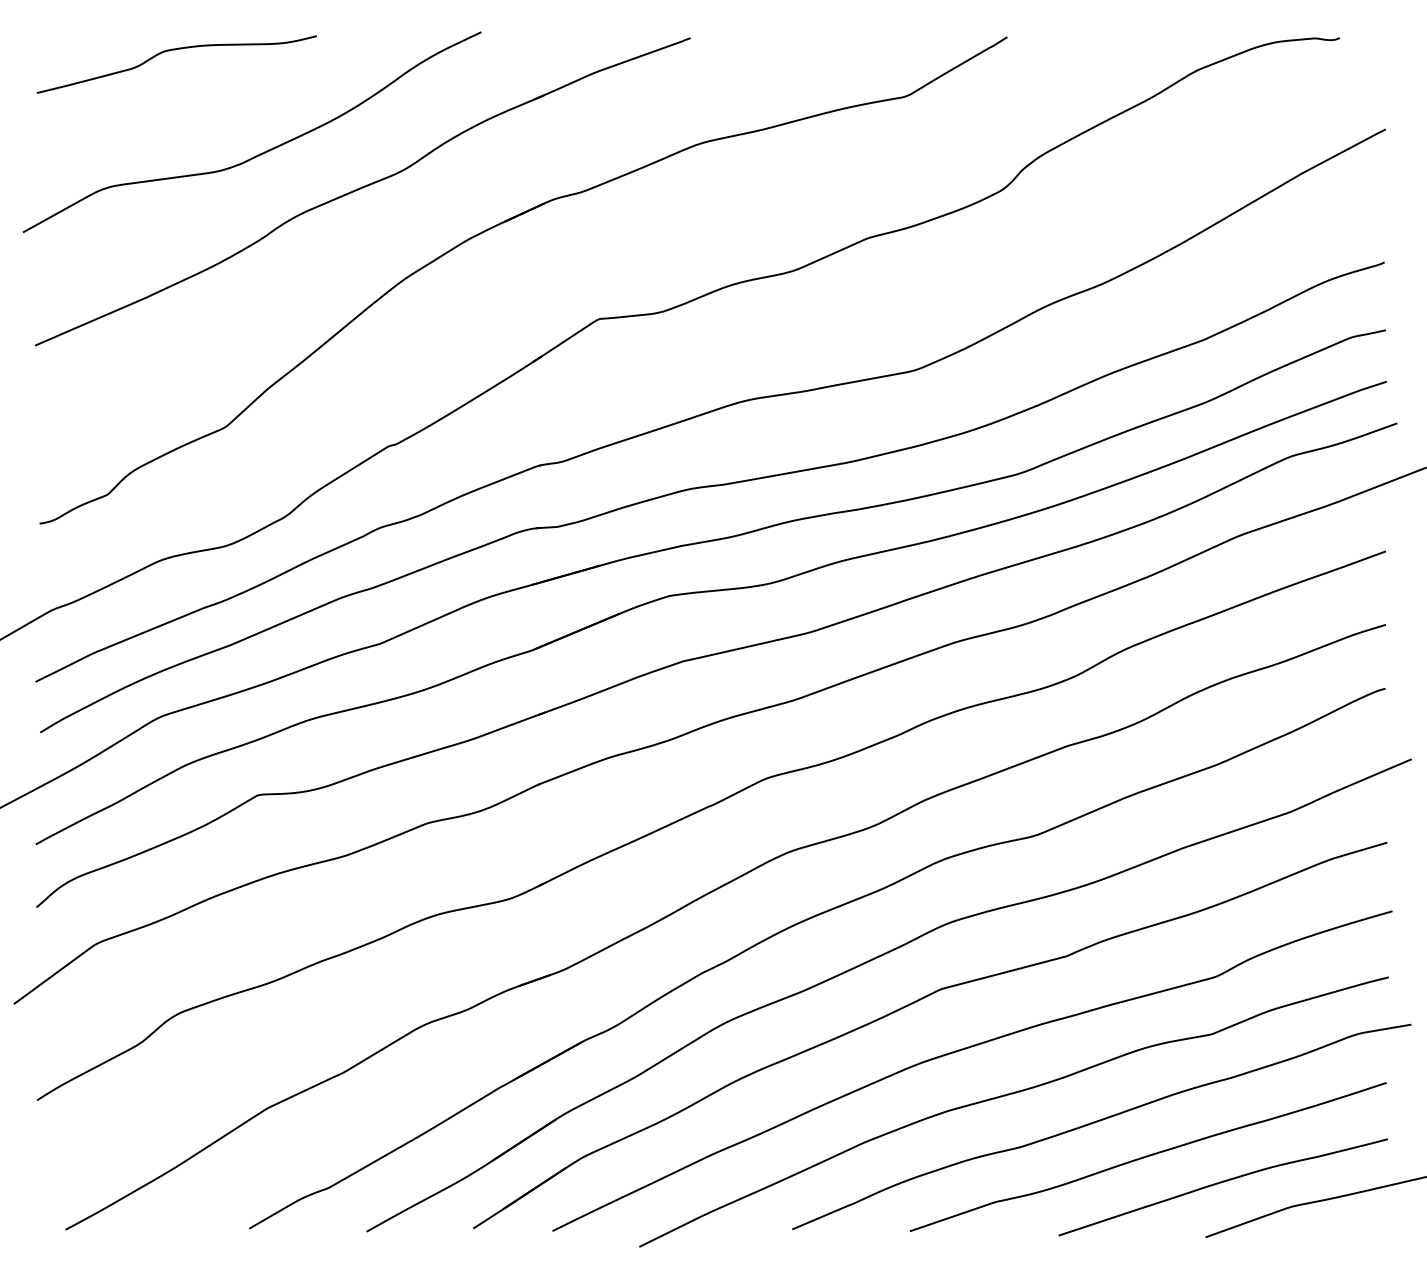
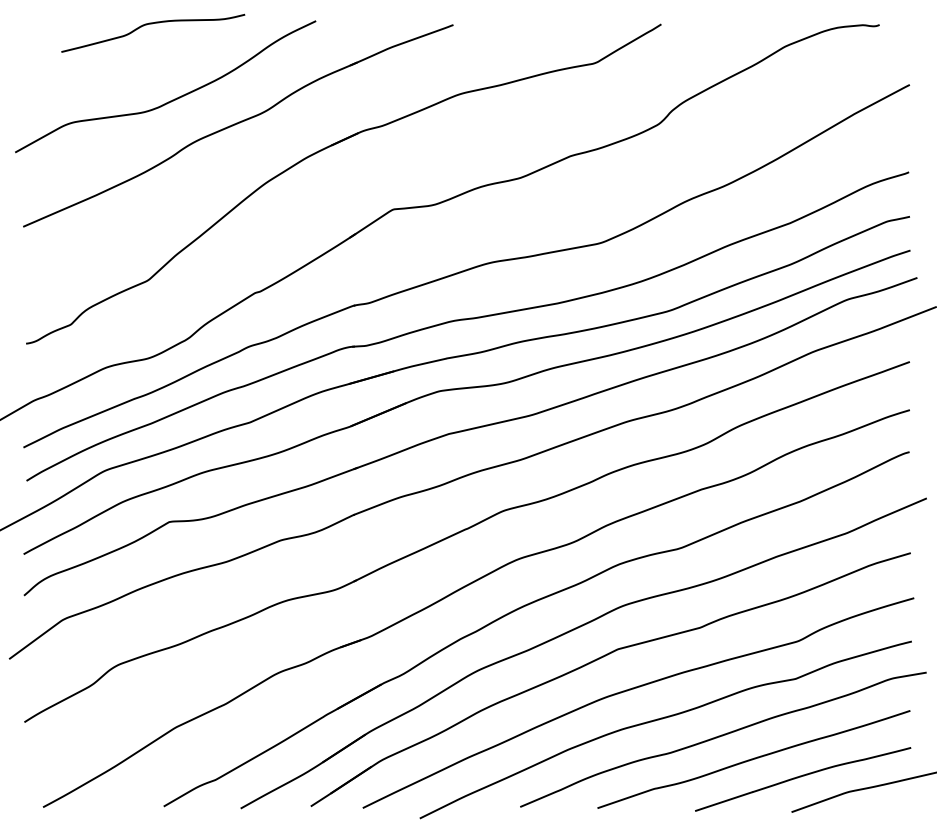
curve: (175, 51) -> (152, 24), moved

